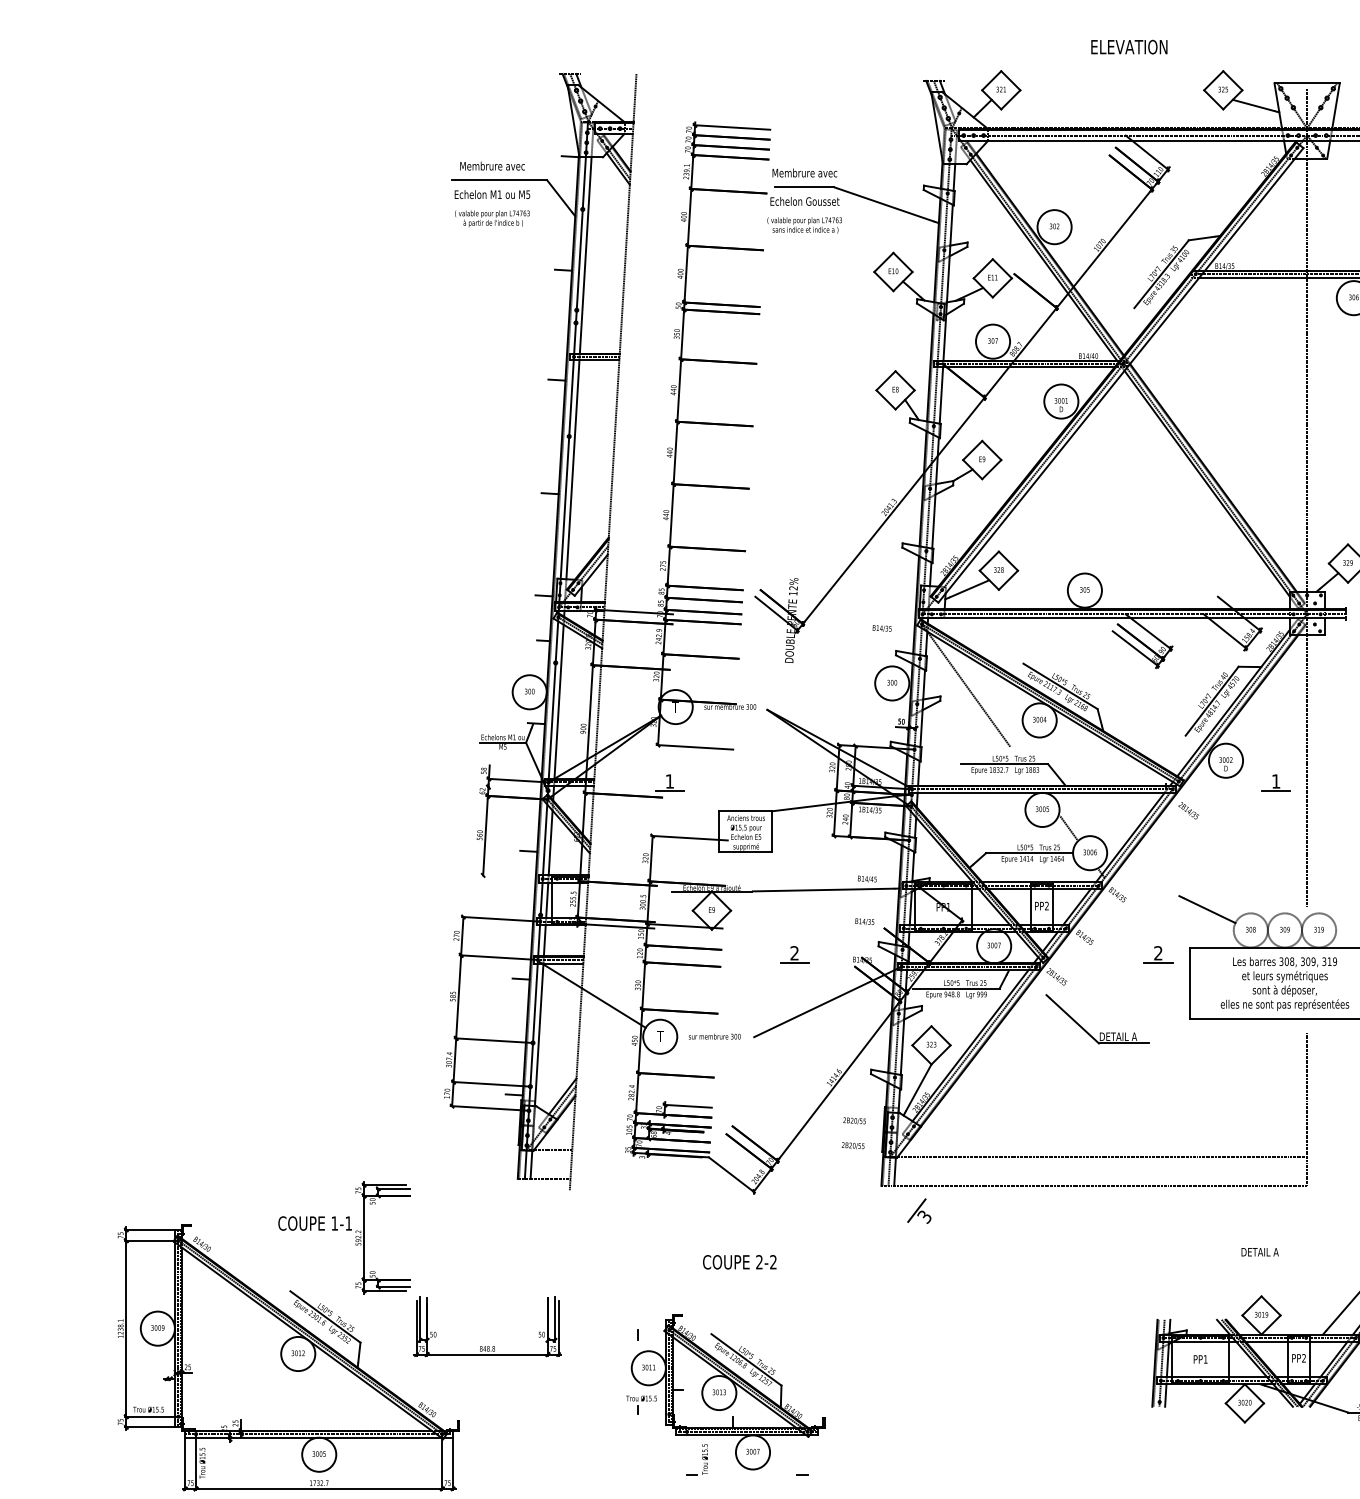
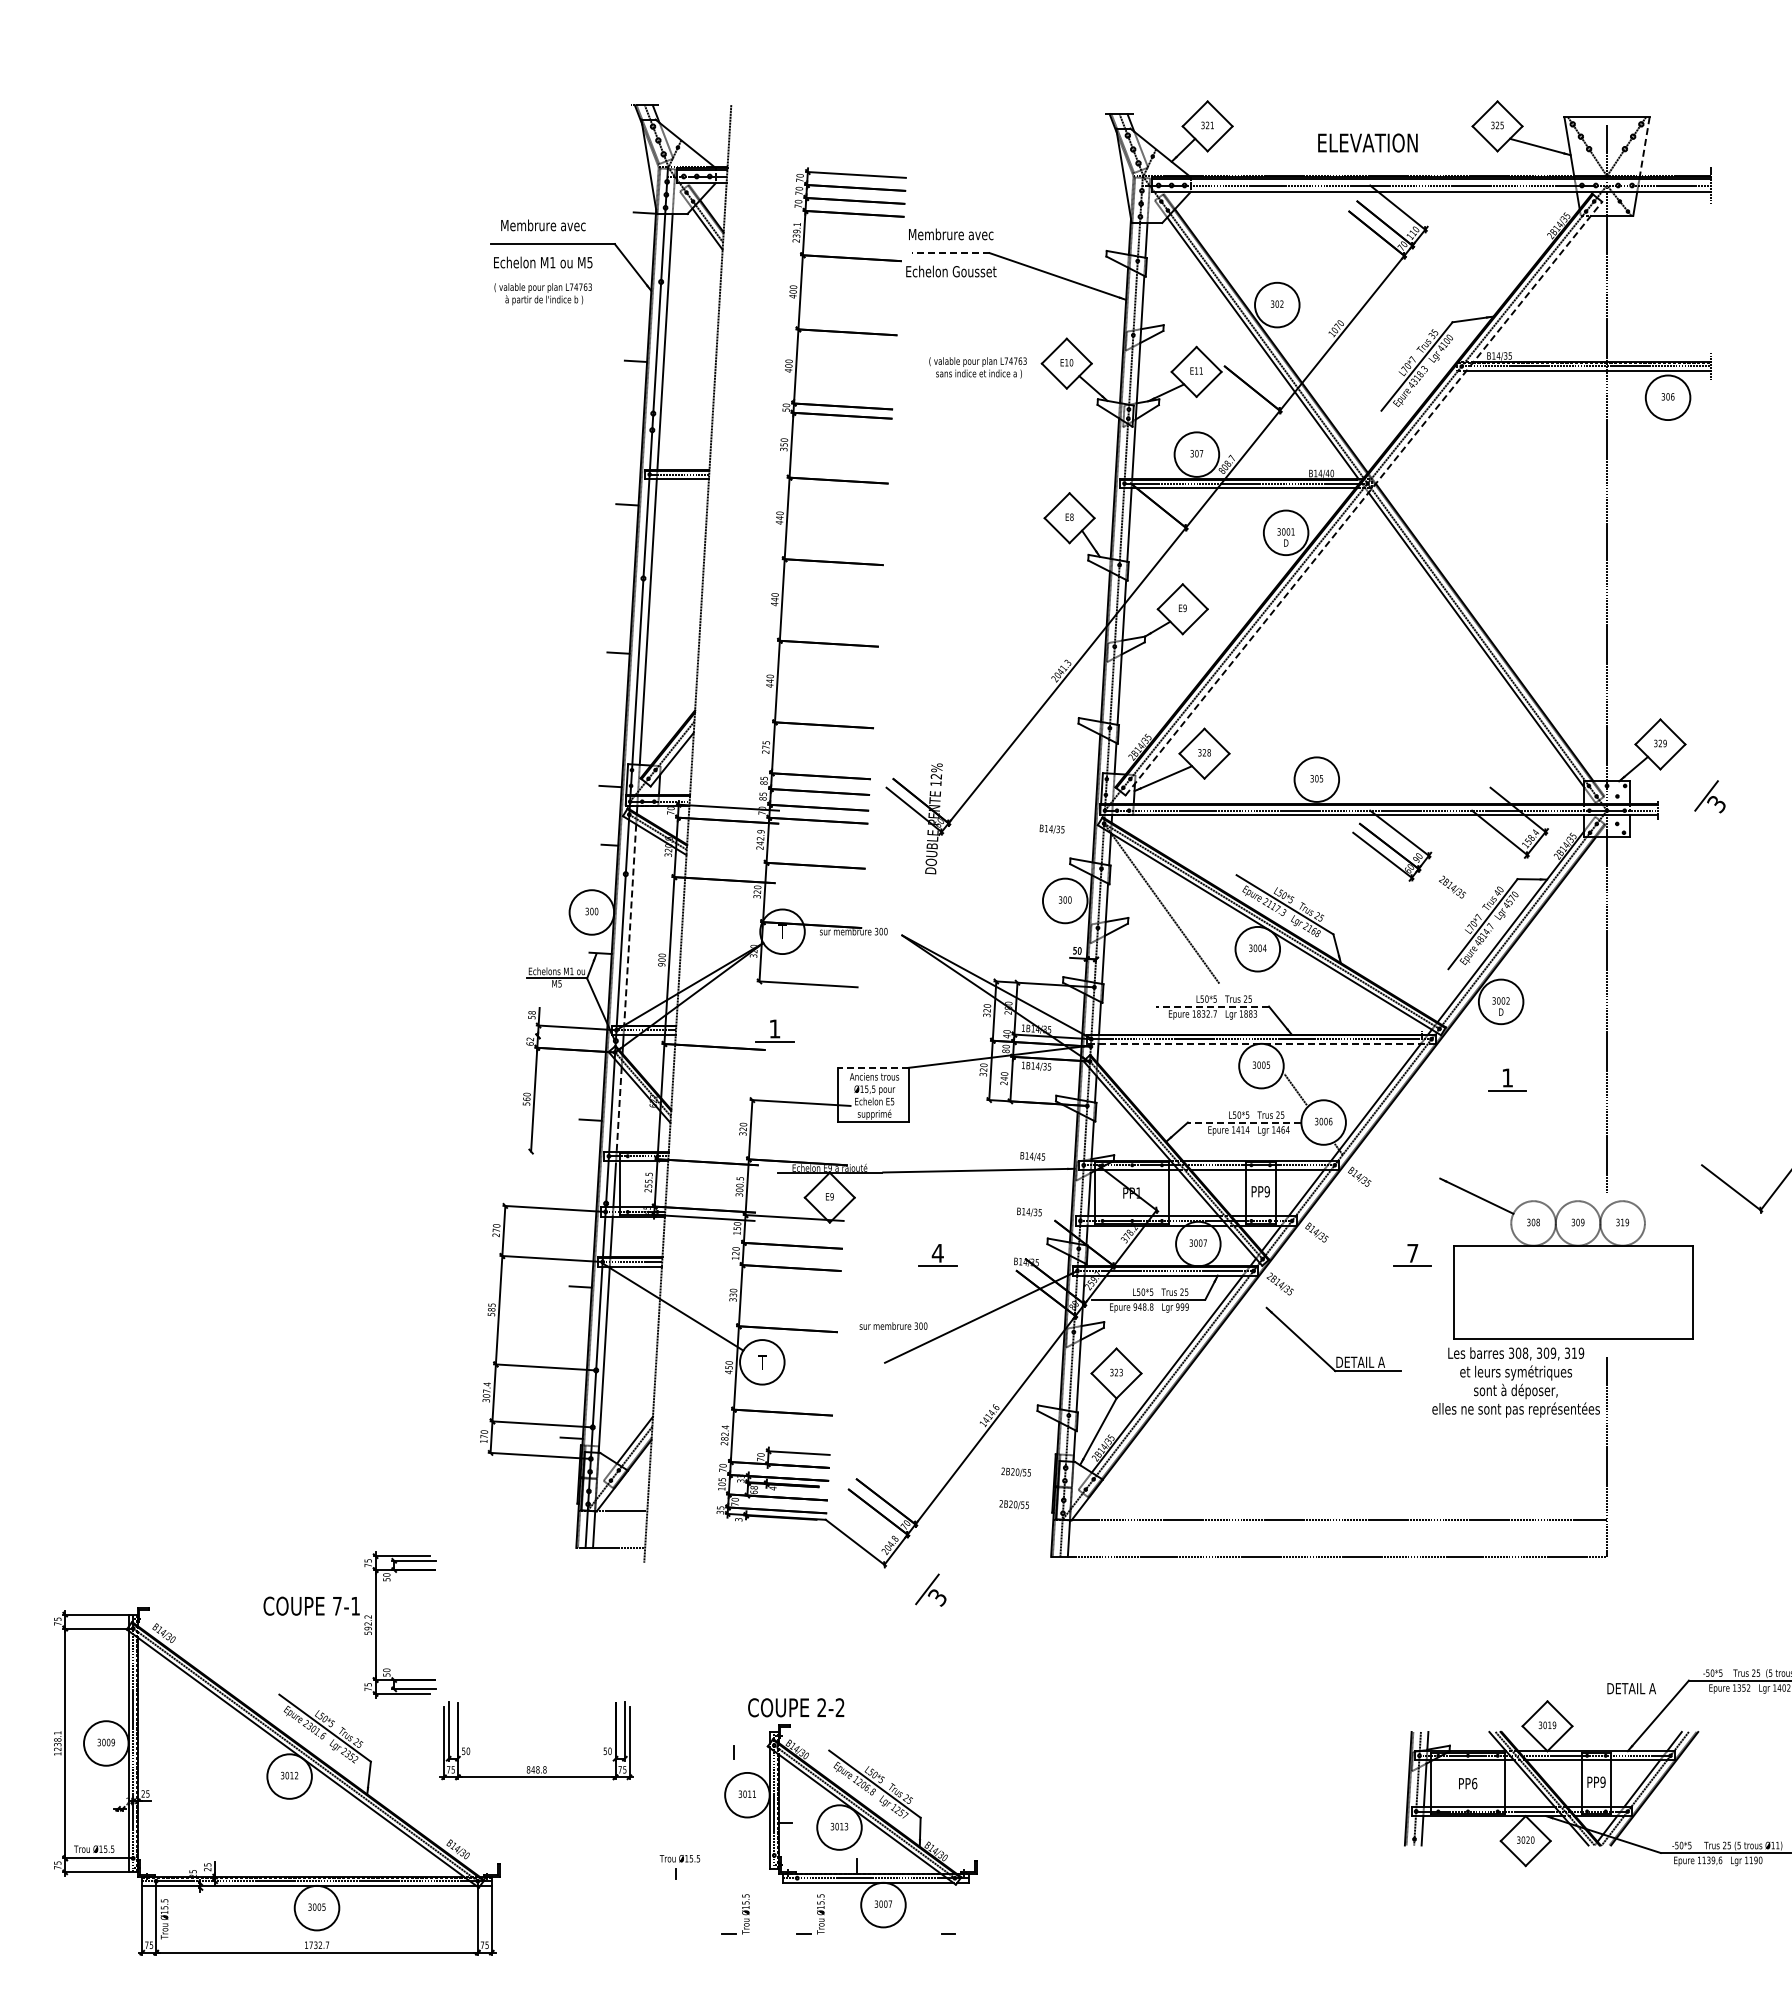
text: (1129, 46) -> (1367, 142), moved
line: (1335, 106) -> (1644, 147), solid -> dashed
line: (804, 187) -> (950, 253), solid -> dashed
text: (804, 225) -> (977, 367), moved
line: (1120, 375) -> (1363, 498), solid -> dashed
line: (559, 702) -> (630, 925), solid -> dashed
line: (1004, 764) -> (1212, 1006), solid -> dashed
part: (1276, 782) -> (1507, 1079), moved
line: (1042, 792) -> (1261, 1043), solid -> dashed
text: (1188, 810) -> (1452, 886), moved
line: (745, 811) -> (873, 1067), solid -> dashed
line: (550, 843) -> (619, 1109), solid -> dashed
line: (1029, 853) -> (1244, 1122), solid -> dashed
text: (1046, 905) -> (1266, 1191), PP2 -> PP9
text: (794, 952) -> (937, 1252), 2 -> 4
text: (1158, 952) -> (1412, 1252), 2 -> 7
text: (1284, 984) -> (1515, 1382), moved
text: (714, 1036) -> (893, 1325), moved
part: (919, 1210) -> (930, 1589), moved
text: (334, 1223) -> (337, 1606), 1-1 -> 7-1
text: (1260, 1252) -> (1631, 1688), moved
text: (740, 1262) -> (796, 1707), moved
text: (1303, 1357) -> (1602, 1781), PP2 -> PP9
text: (1205, 1359) -> (1474, 1783), PP1 -> PP6
part: (641, 1405) -> (679, 1867), moved
part: (645, 1459) -> (742, 1914), added

